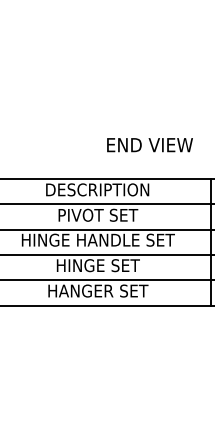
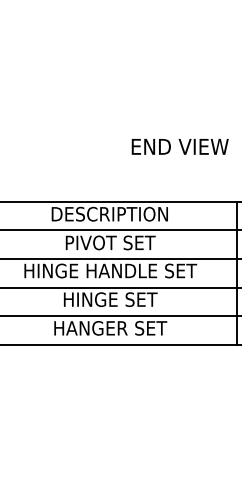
text: (149, 145) -> (179, 147), moved

